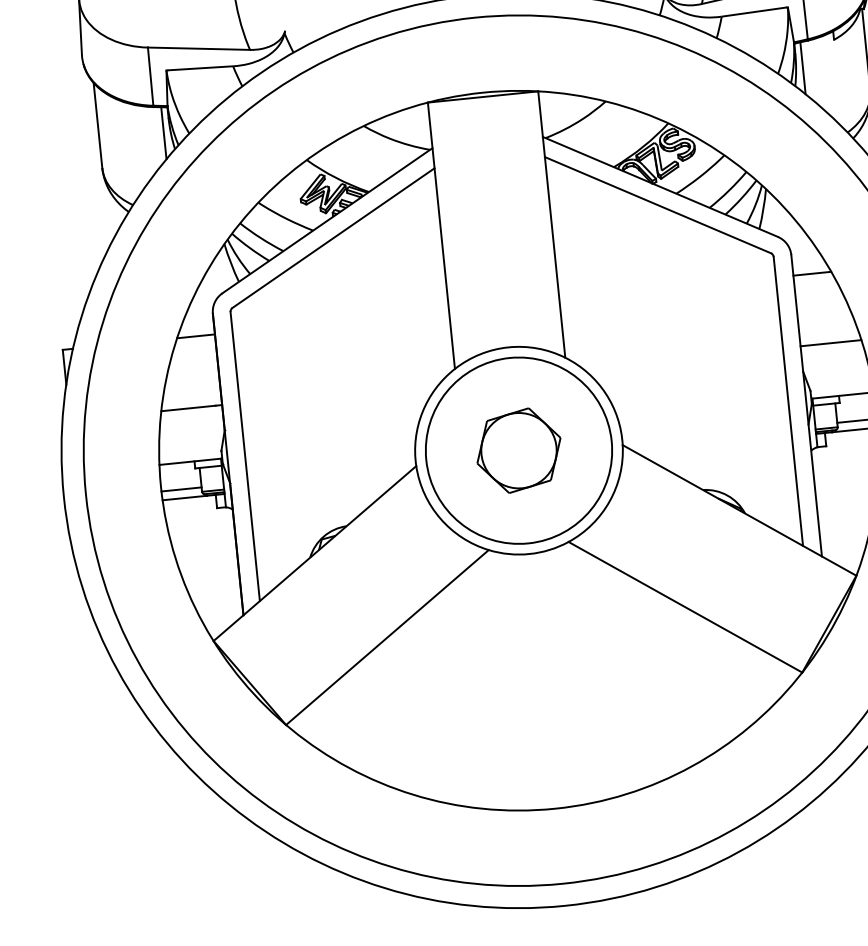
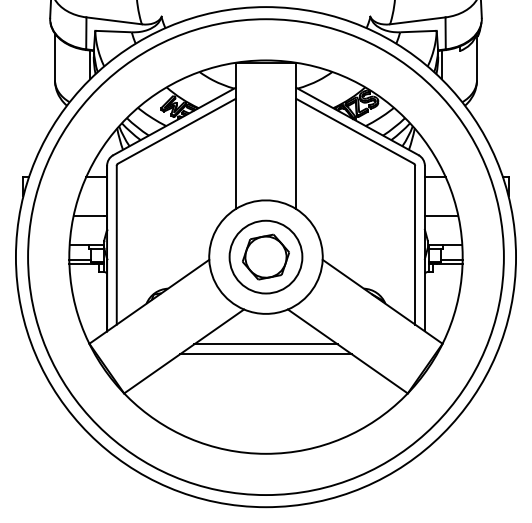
circle: (517, 449) -> (265, 256), size x0.71
line: (534, 609) -> (265, 344), added
line: (536, 627) -> (265, 354), added

